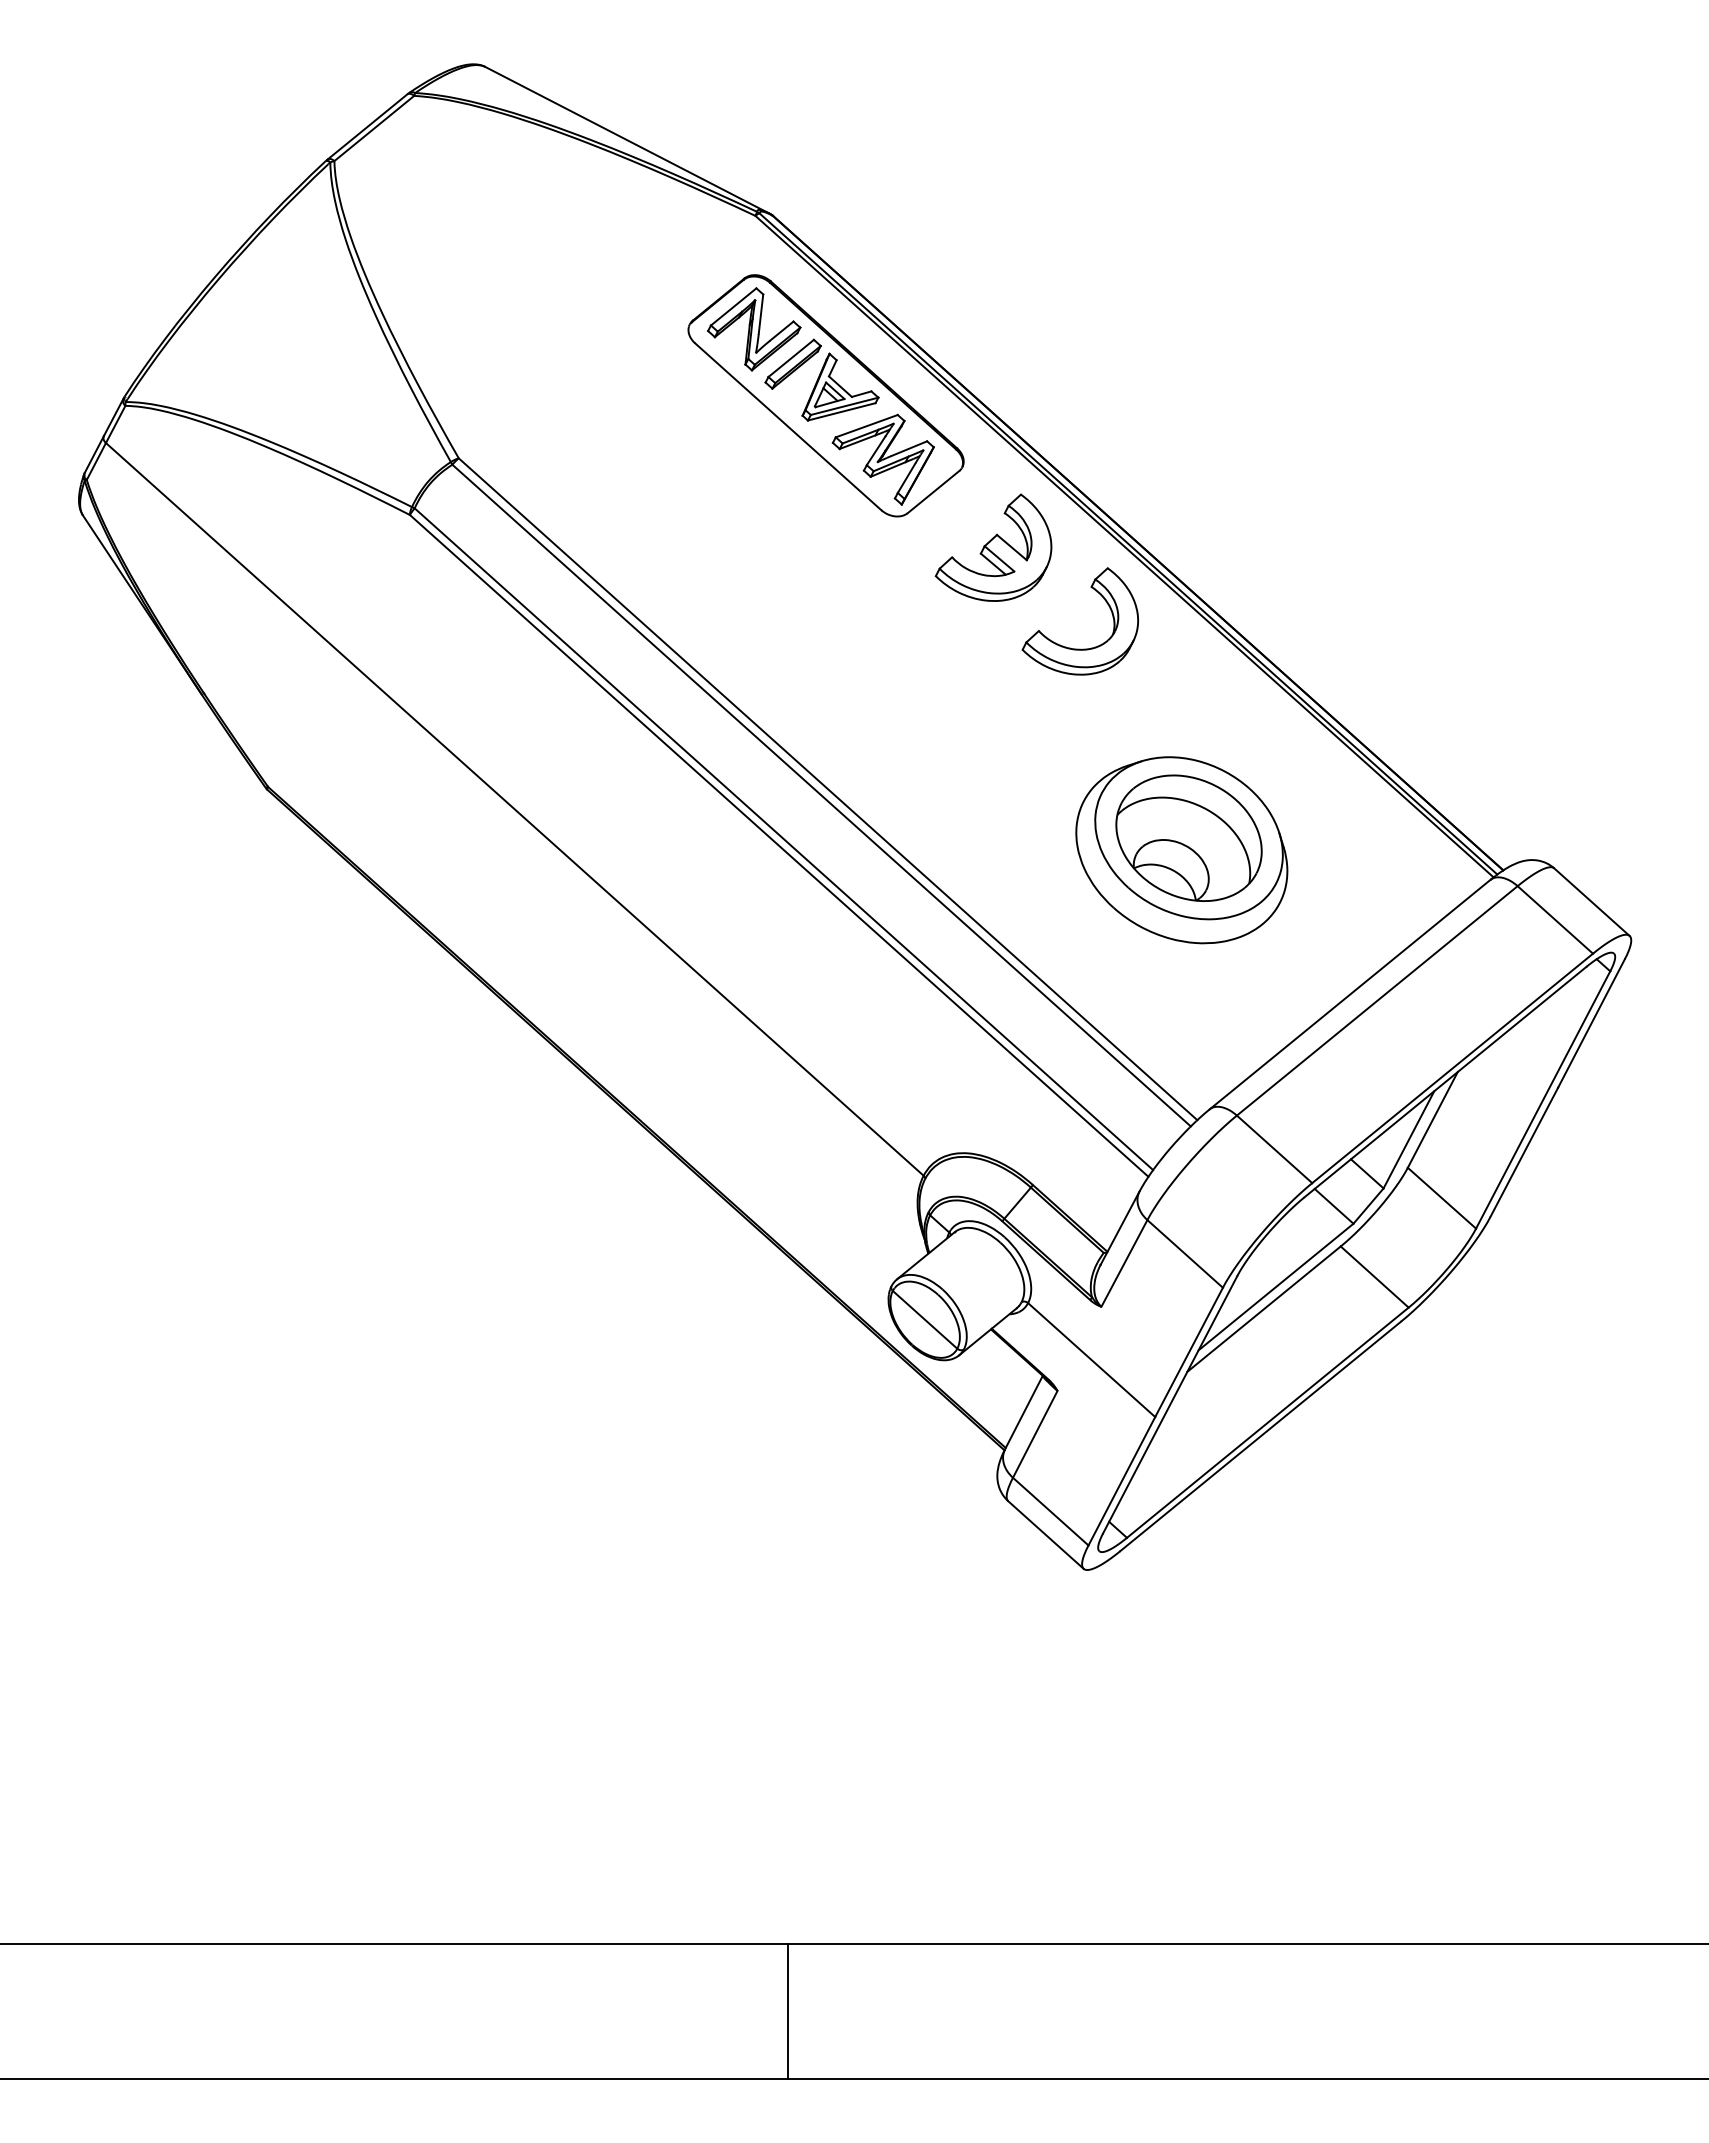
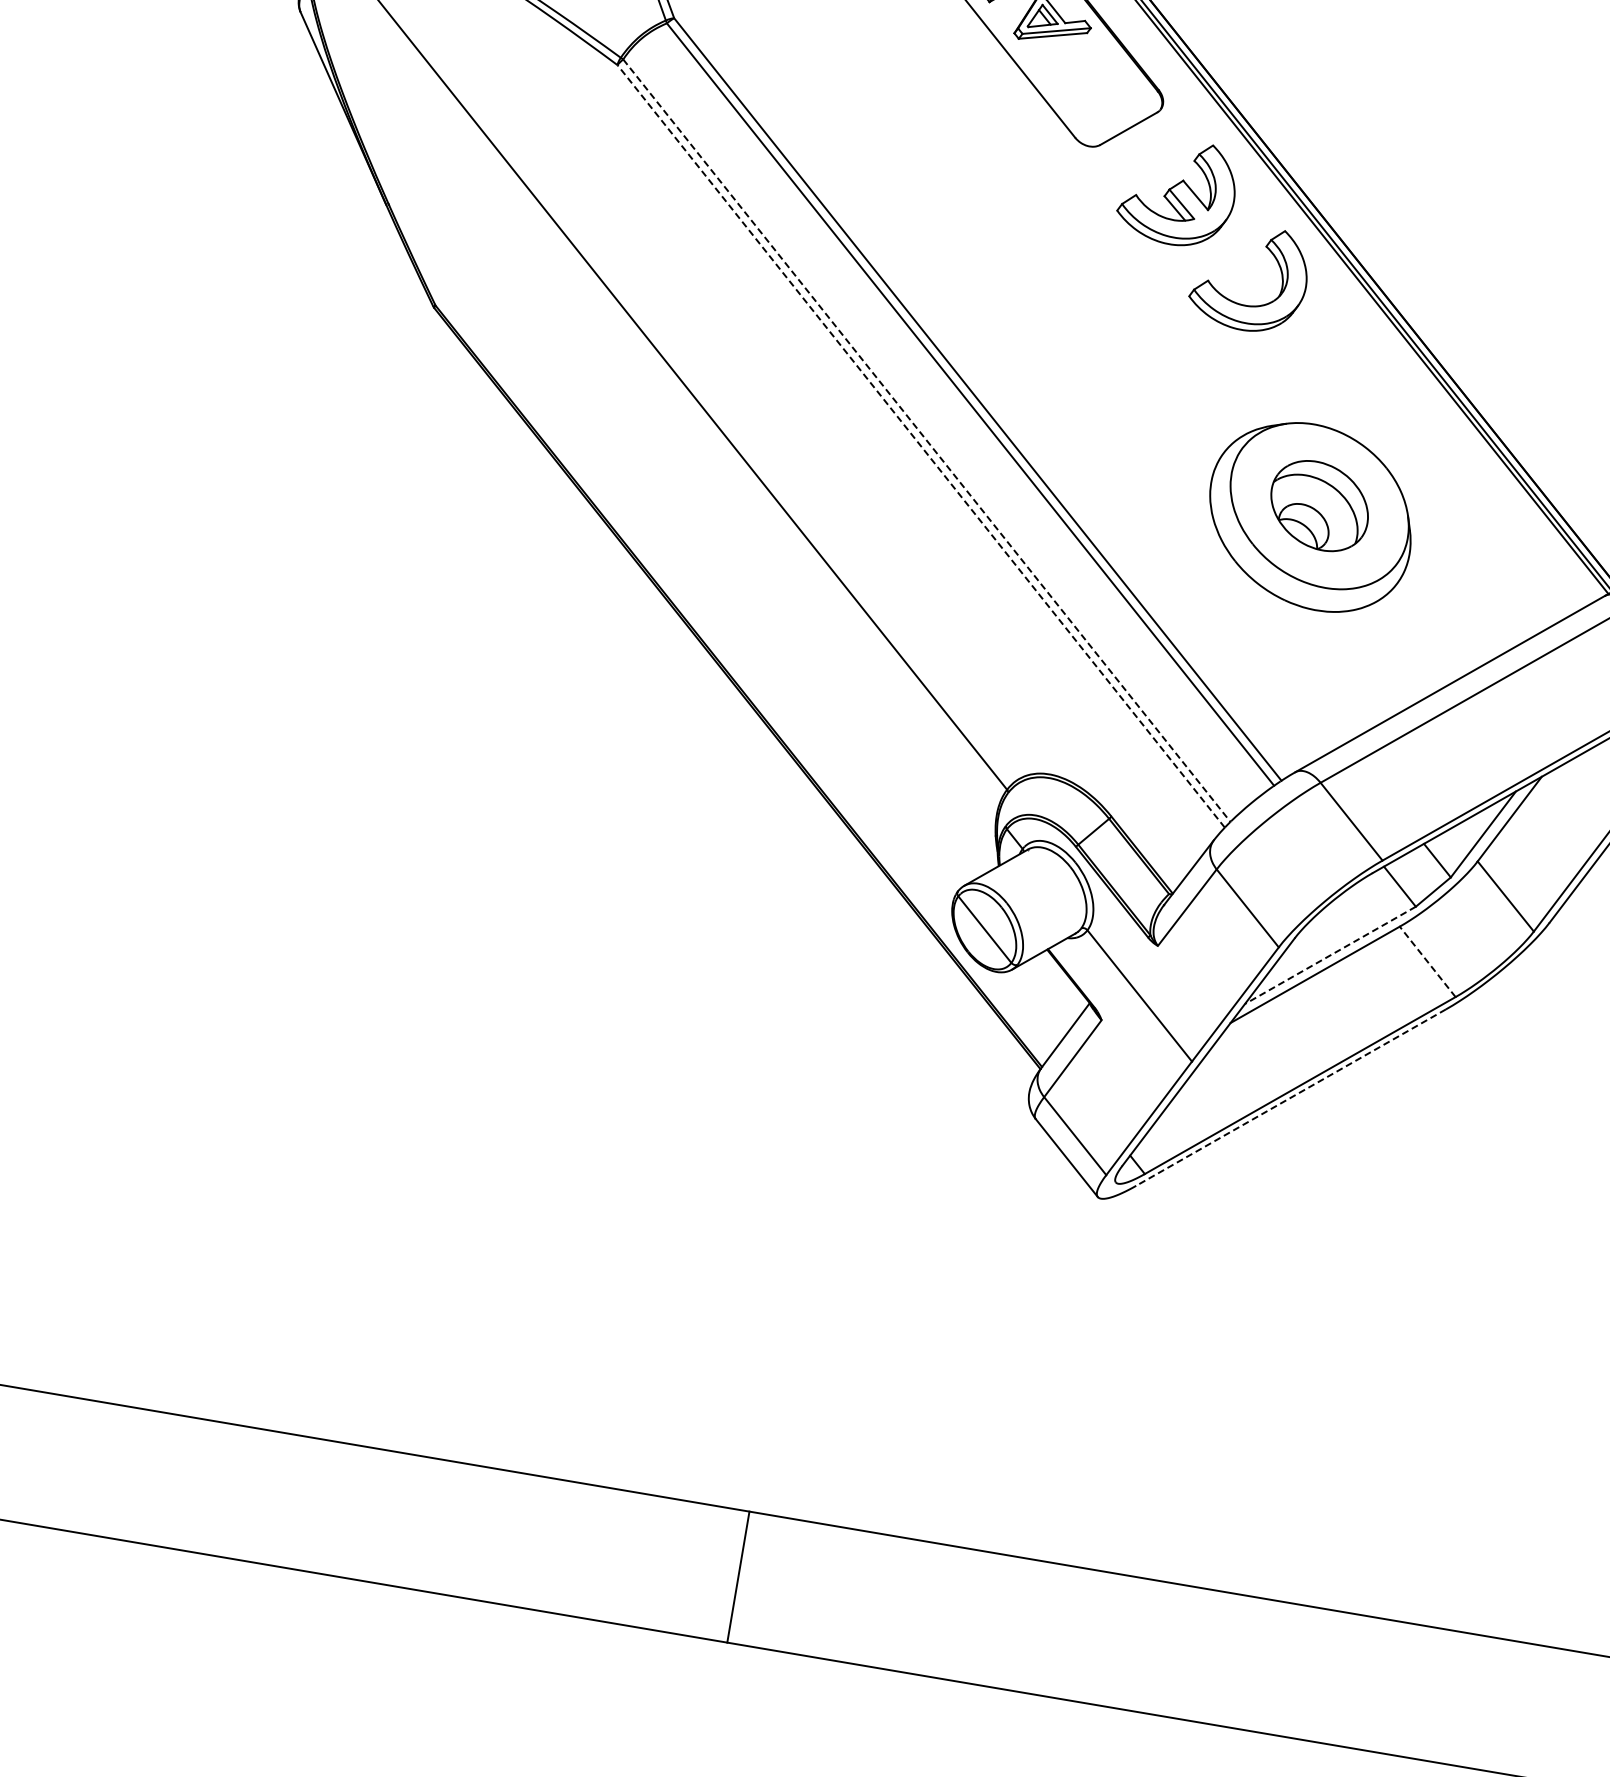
part: (882, 459) -> (1084, 88), removed
part: (1188, 837) -> (1319, 505), size x0.7
line: (783, 839) -> (926, 440), solid -> dashed
line: (779, 845) -> (921, 446), solid -> dashed
line: (1374, 1277) -> (1427, 962), solid -> dashed
line: (1275, 1287) -> (1329, 955), solid -> dashed
line: (1260, 1436) -> (1290, 1097), solid -> dashed

